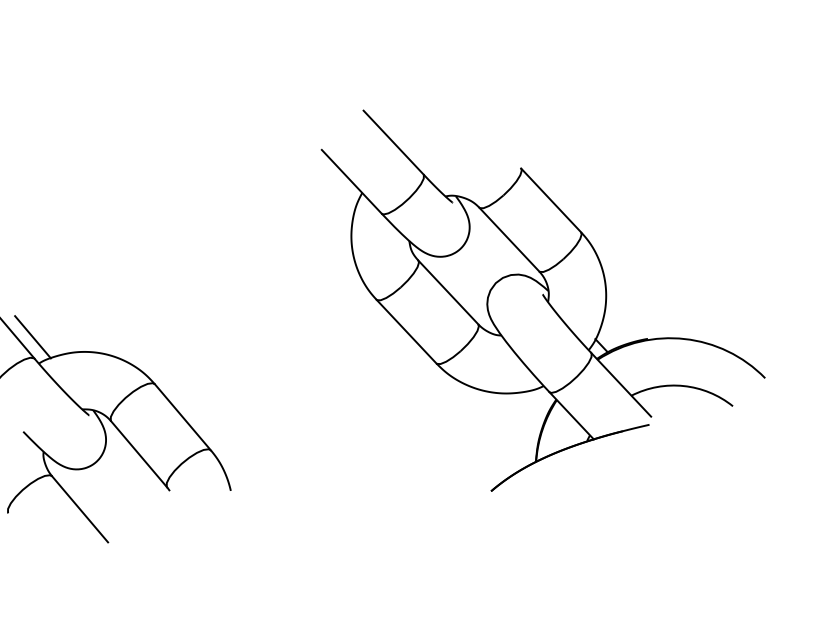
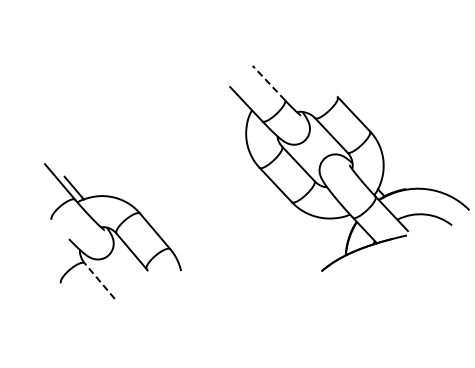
line: (392, 143) -> (268, 83), solid -> dashed
line: (79, 508) -> (99, 280), solid -> dashed

